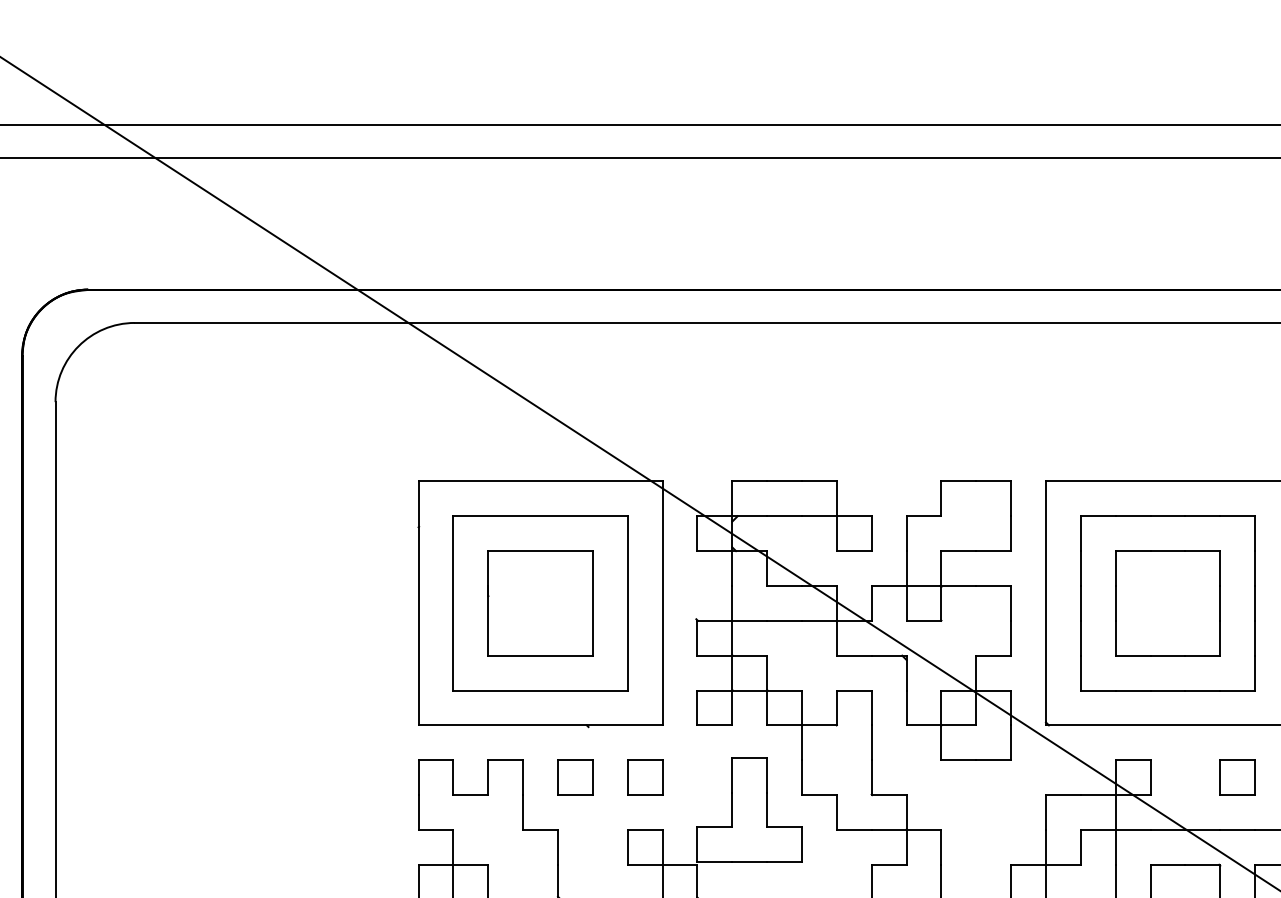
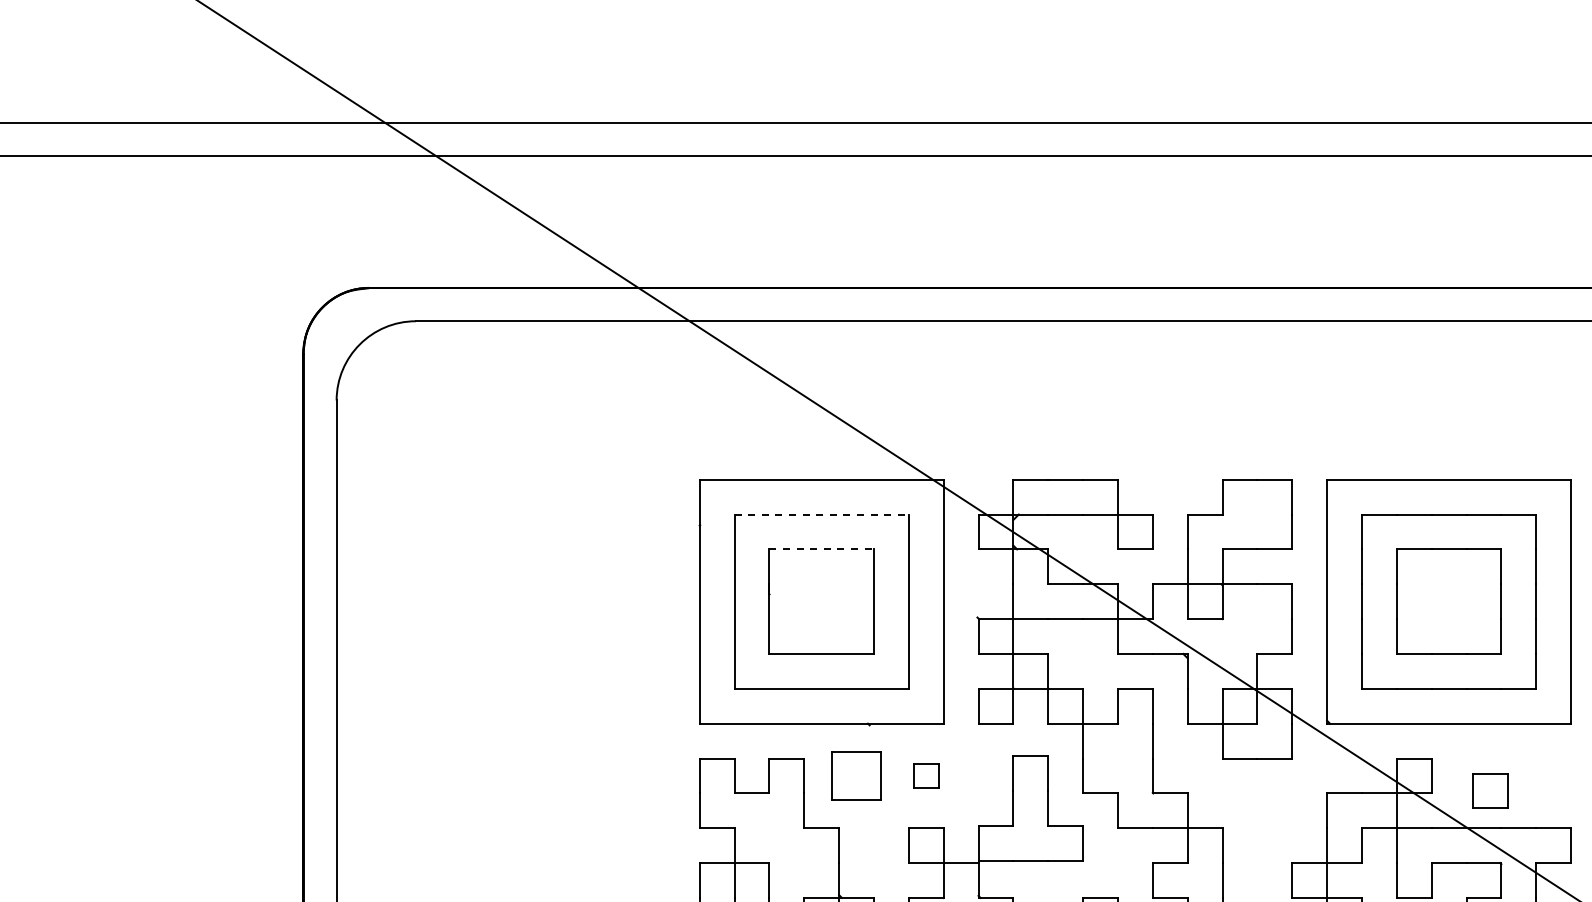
line: (541, 516) -> (822, 514), solid -> dashed
line: (541, 551) -> (822, 549), solid -> dashed
part: (575, 777) -> (856, 775), size x1.4
part: (645, 777) -> (926, 775), size x0.7
part: (1237, 777) -> (1490, 790), moved

